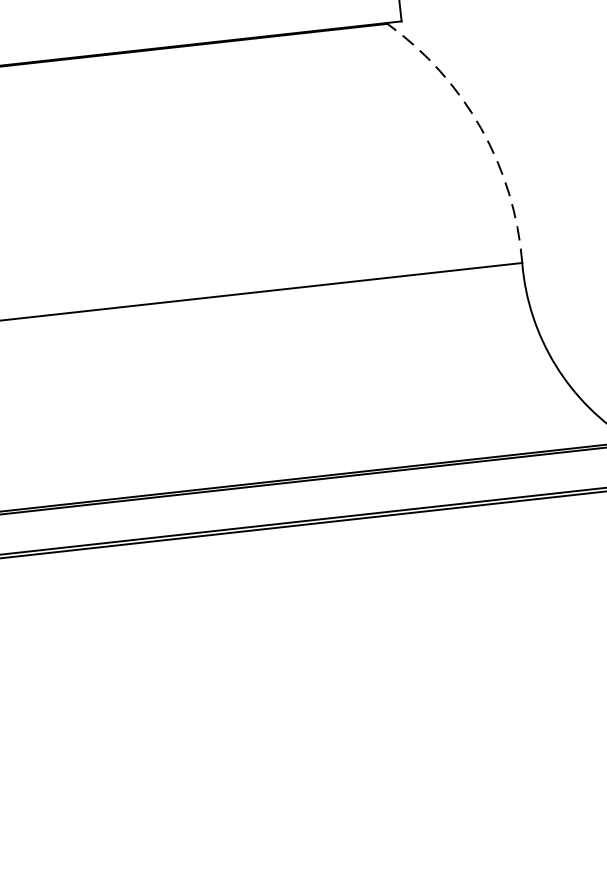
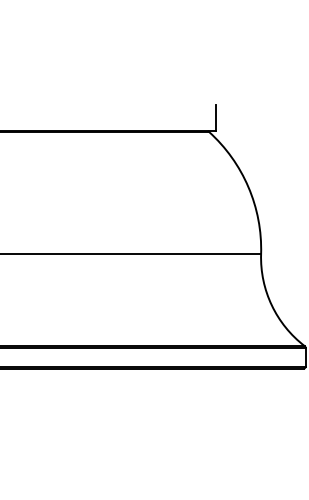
arc: (481, 129) -> (248, 187), dashed -> solid

